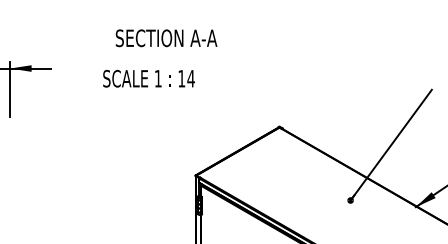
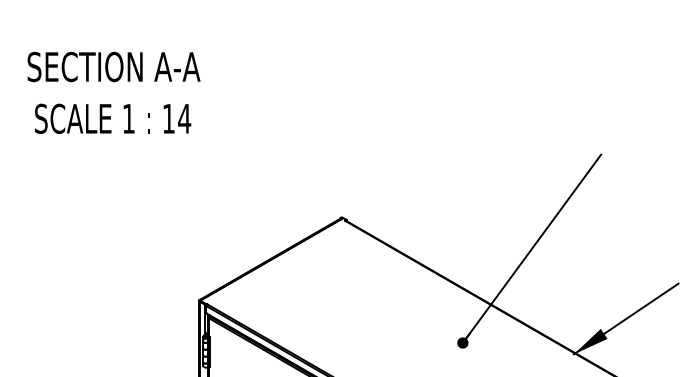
text: (166, 38) -> (113, 67), moved
text: (148, 78) -> (112, 118), moved

